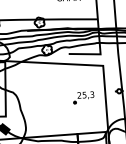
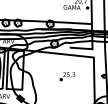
part: (83, 97) -> (67, 76), moved

